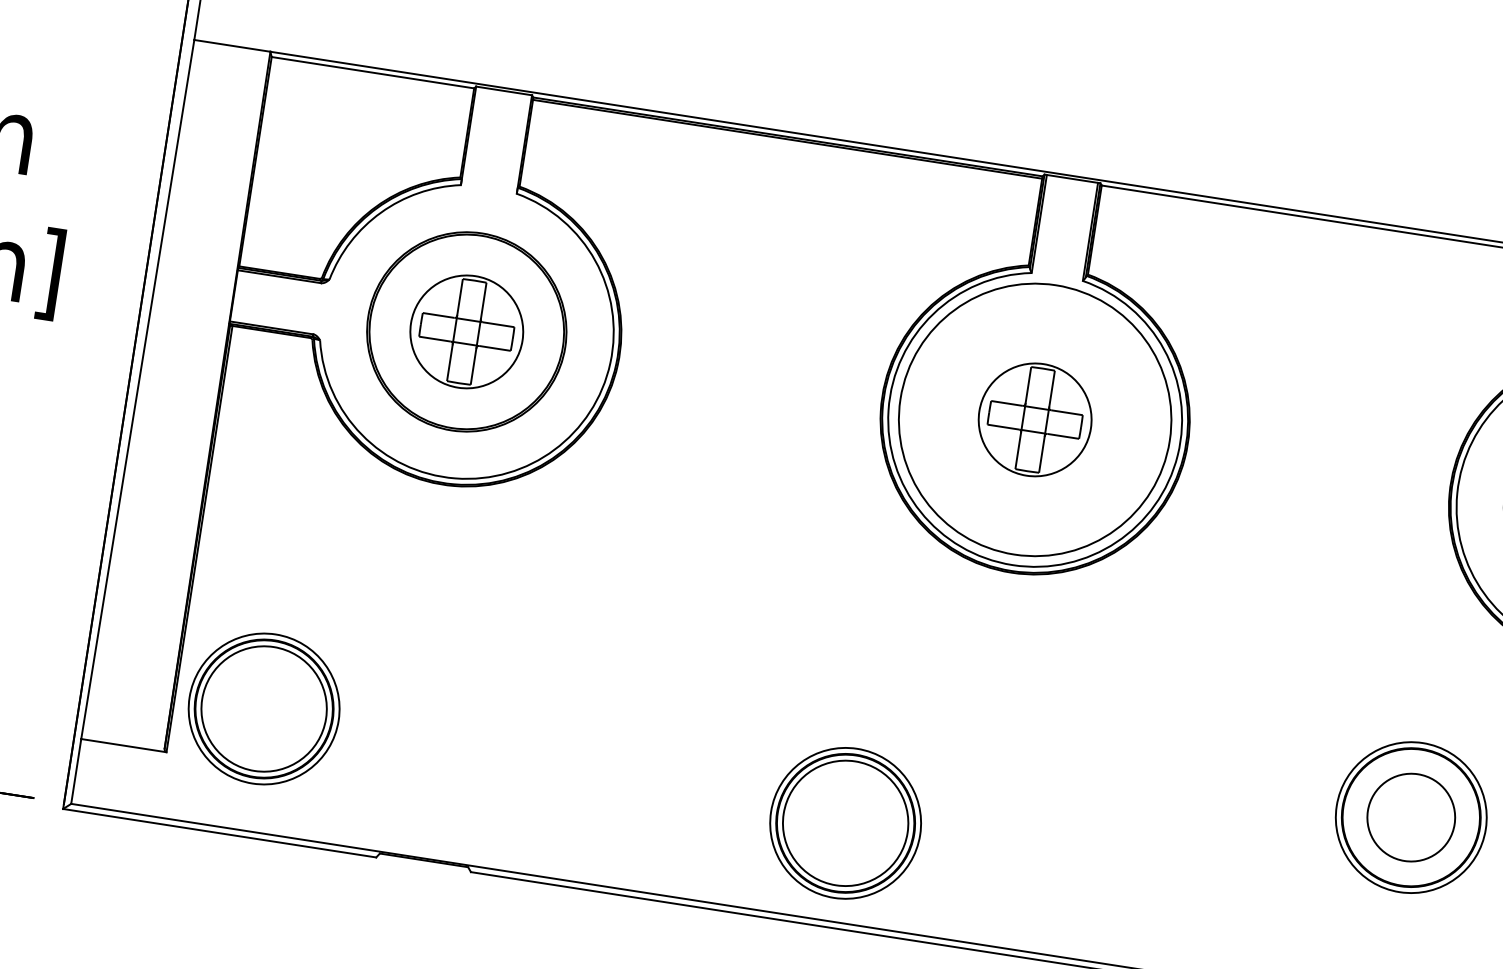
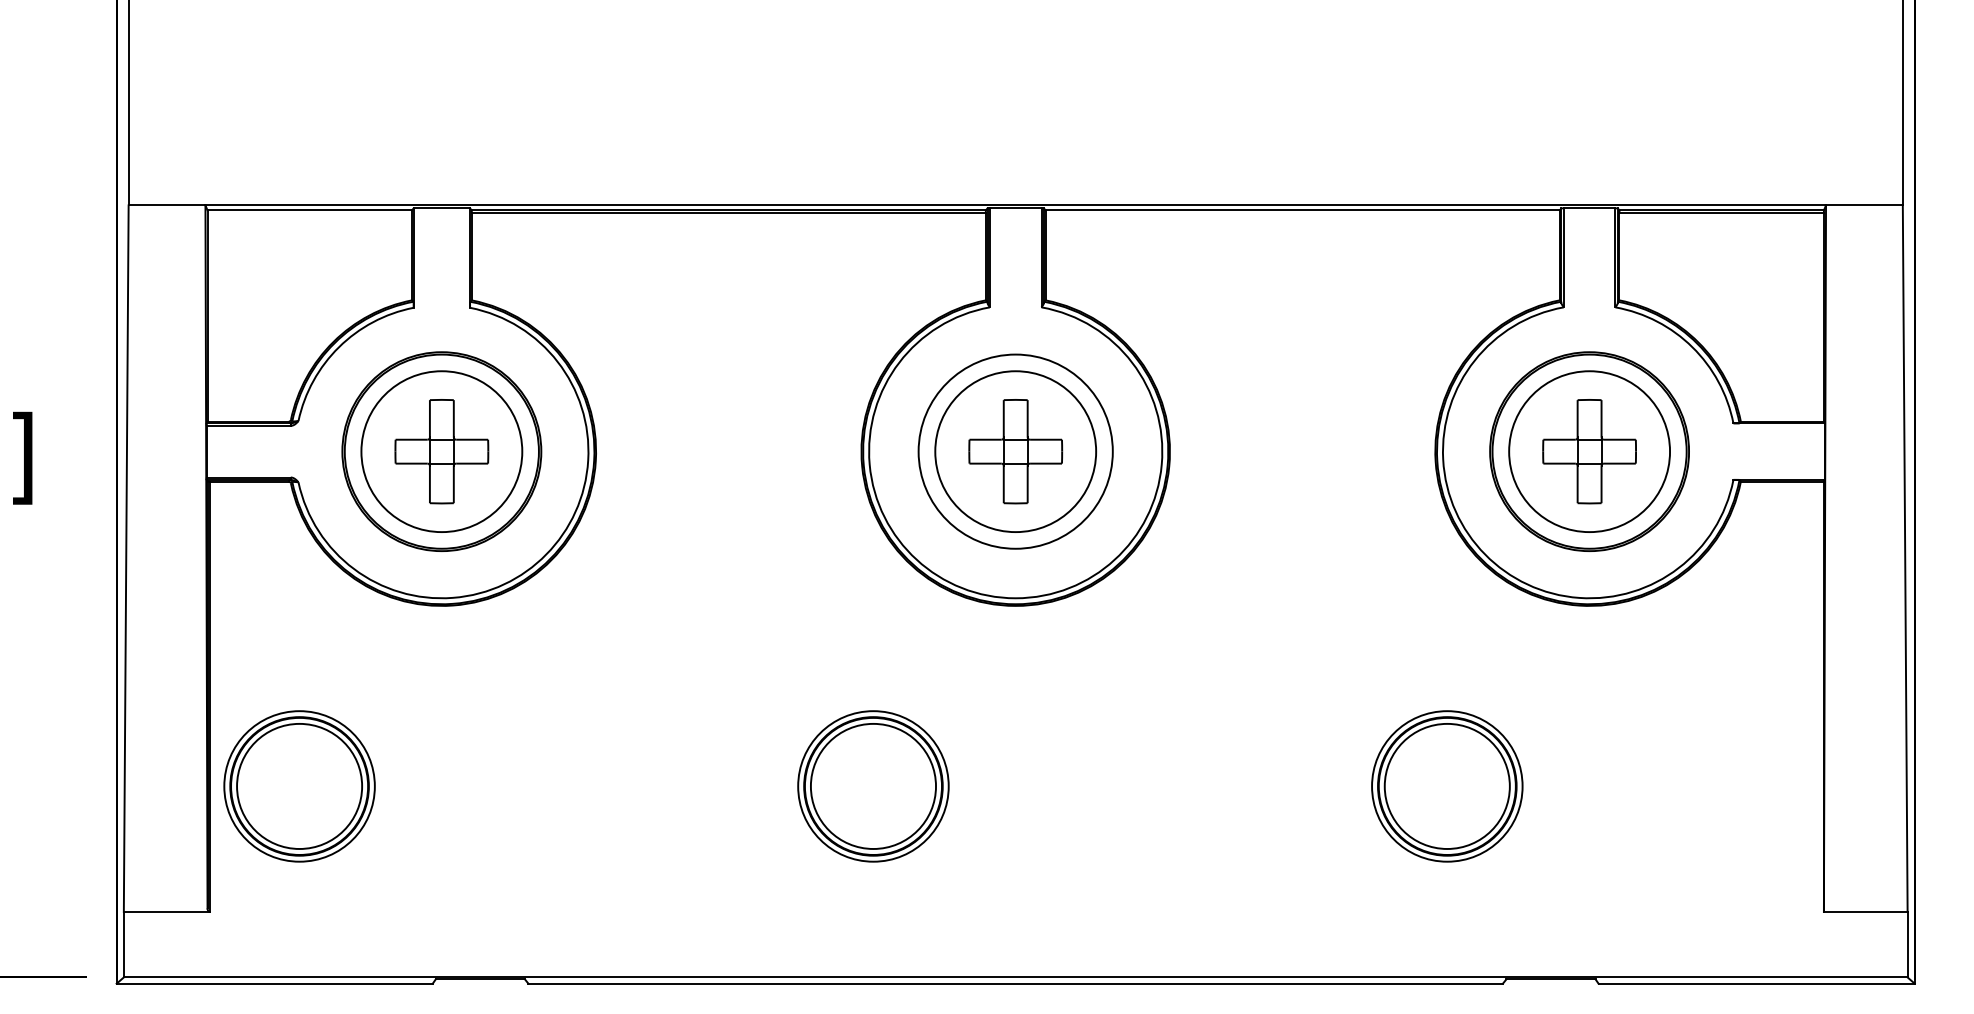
circle: (466, 331) -> (441, 451), size x1.43
circle: (1034, 419) -> (1015, 451), size x0.71
circle: (1034, 419) -> (1015, 451), size x1.43
part: (264, 709) -> (299, 786), moved
circle: (1410, 816) -> (1446, 785), size x1.43
part: (845, 823) -> (873, 786), moved

